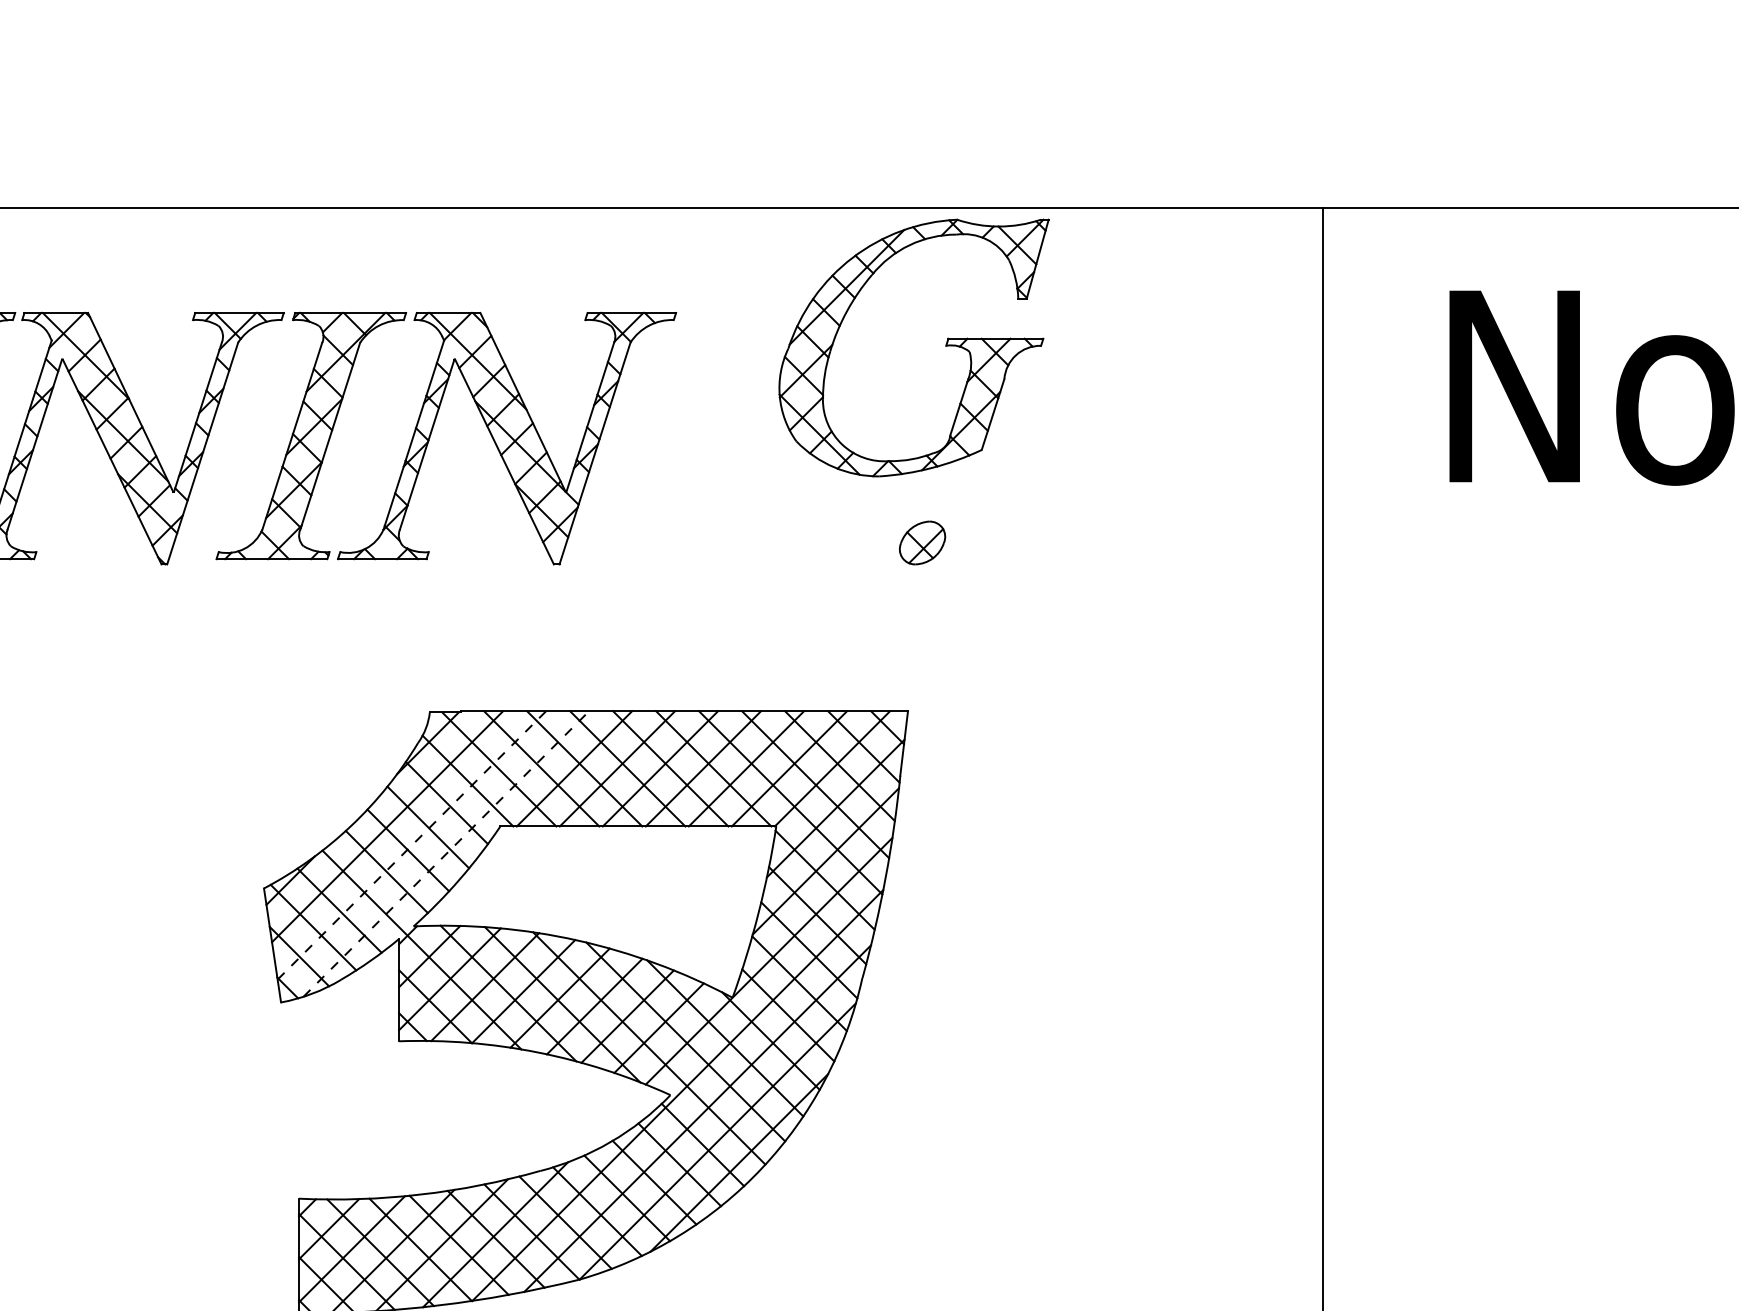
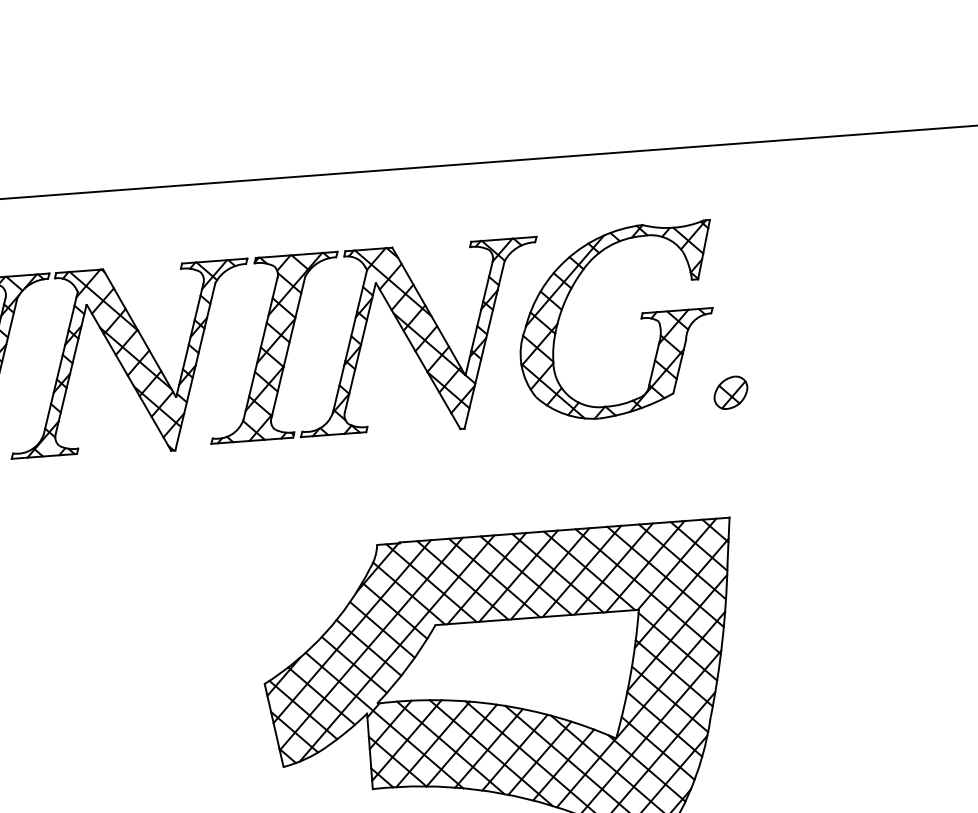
part: (945, 346) -> (640, 319), moved
line: (411, 845) -> (371, 644), dashed -> solid
line: (446, 854) -> (397, 648), dashed -> solid

